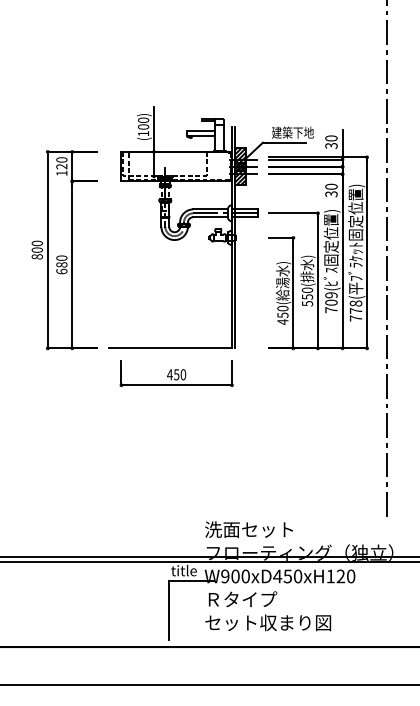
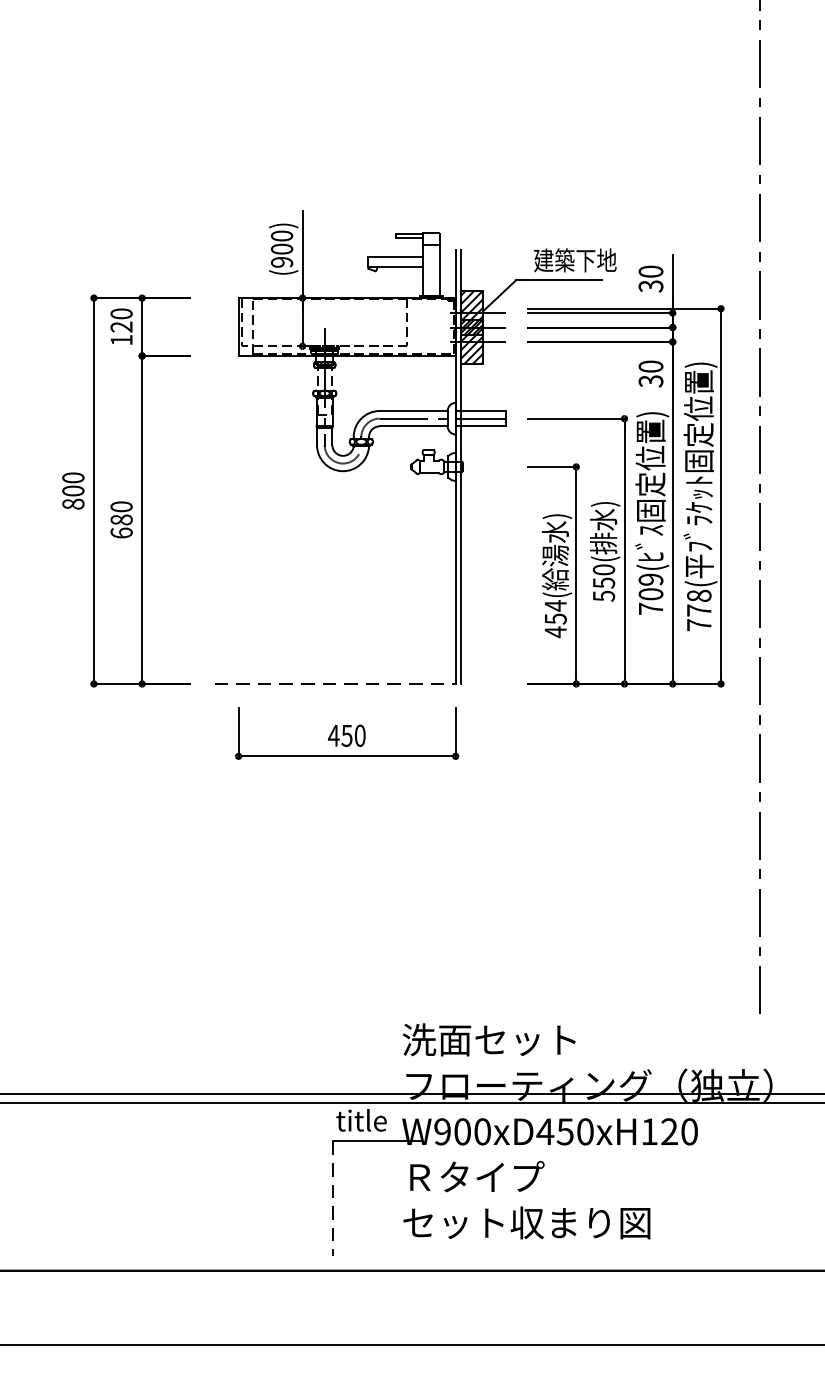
text: (143, 133) -> (281, 261), (100) -> (900)
text: (282, 308) -> (554, 605), 450( -> 454(
line: (171, 348) -> (336, 684), solid -> dashed
line: (169, 610) -> (332, 1198), solid -> dashed

